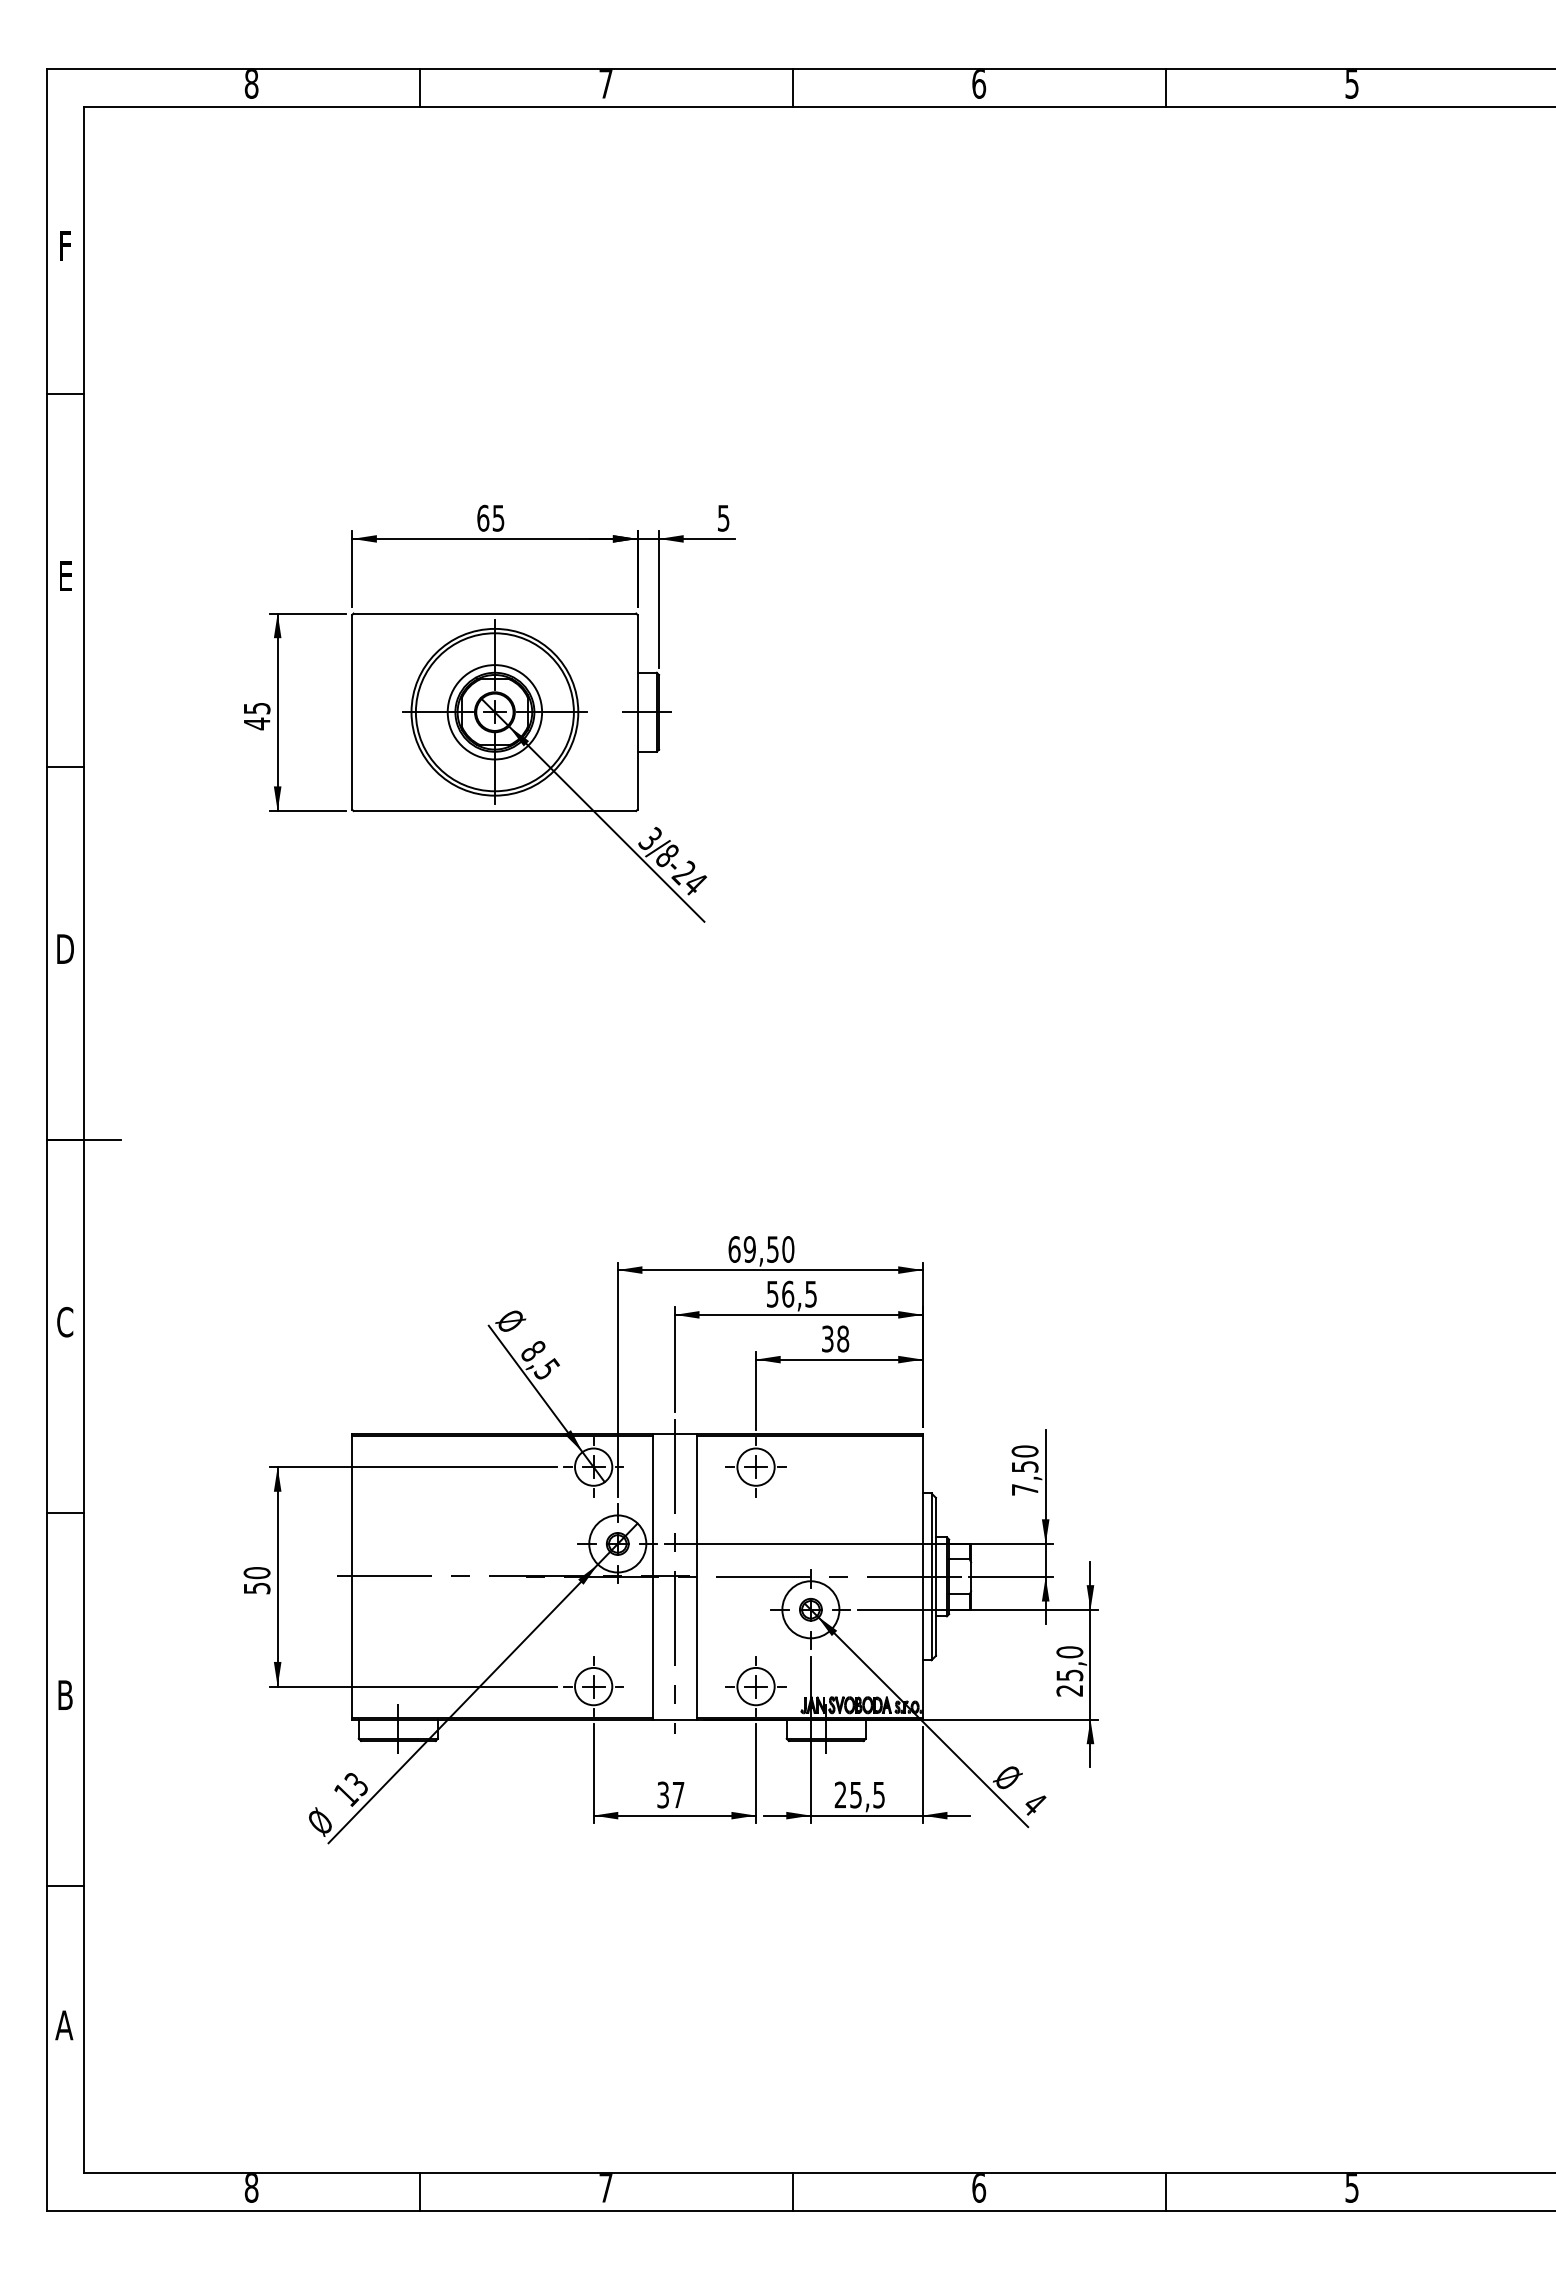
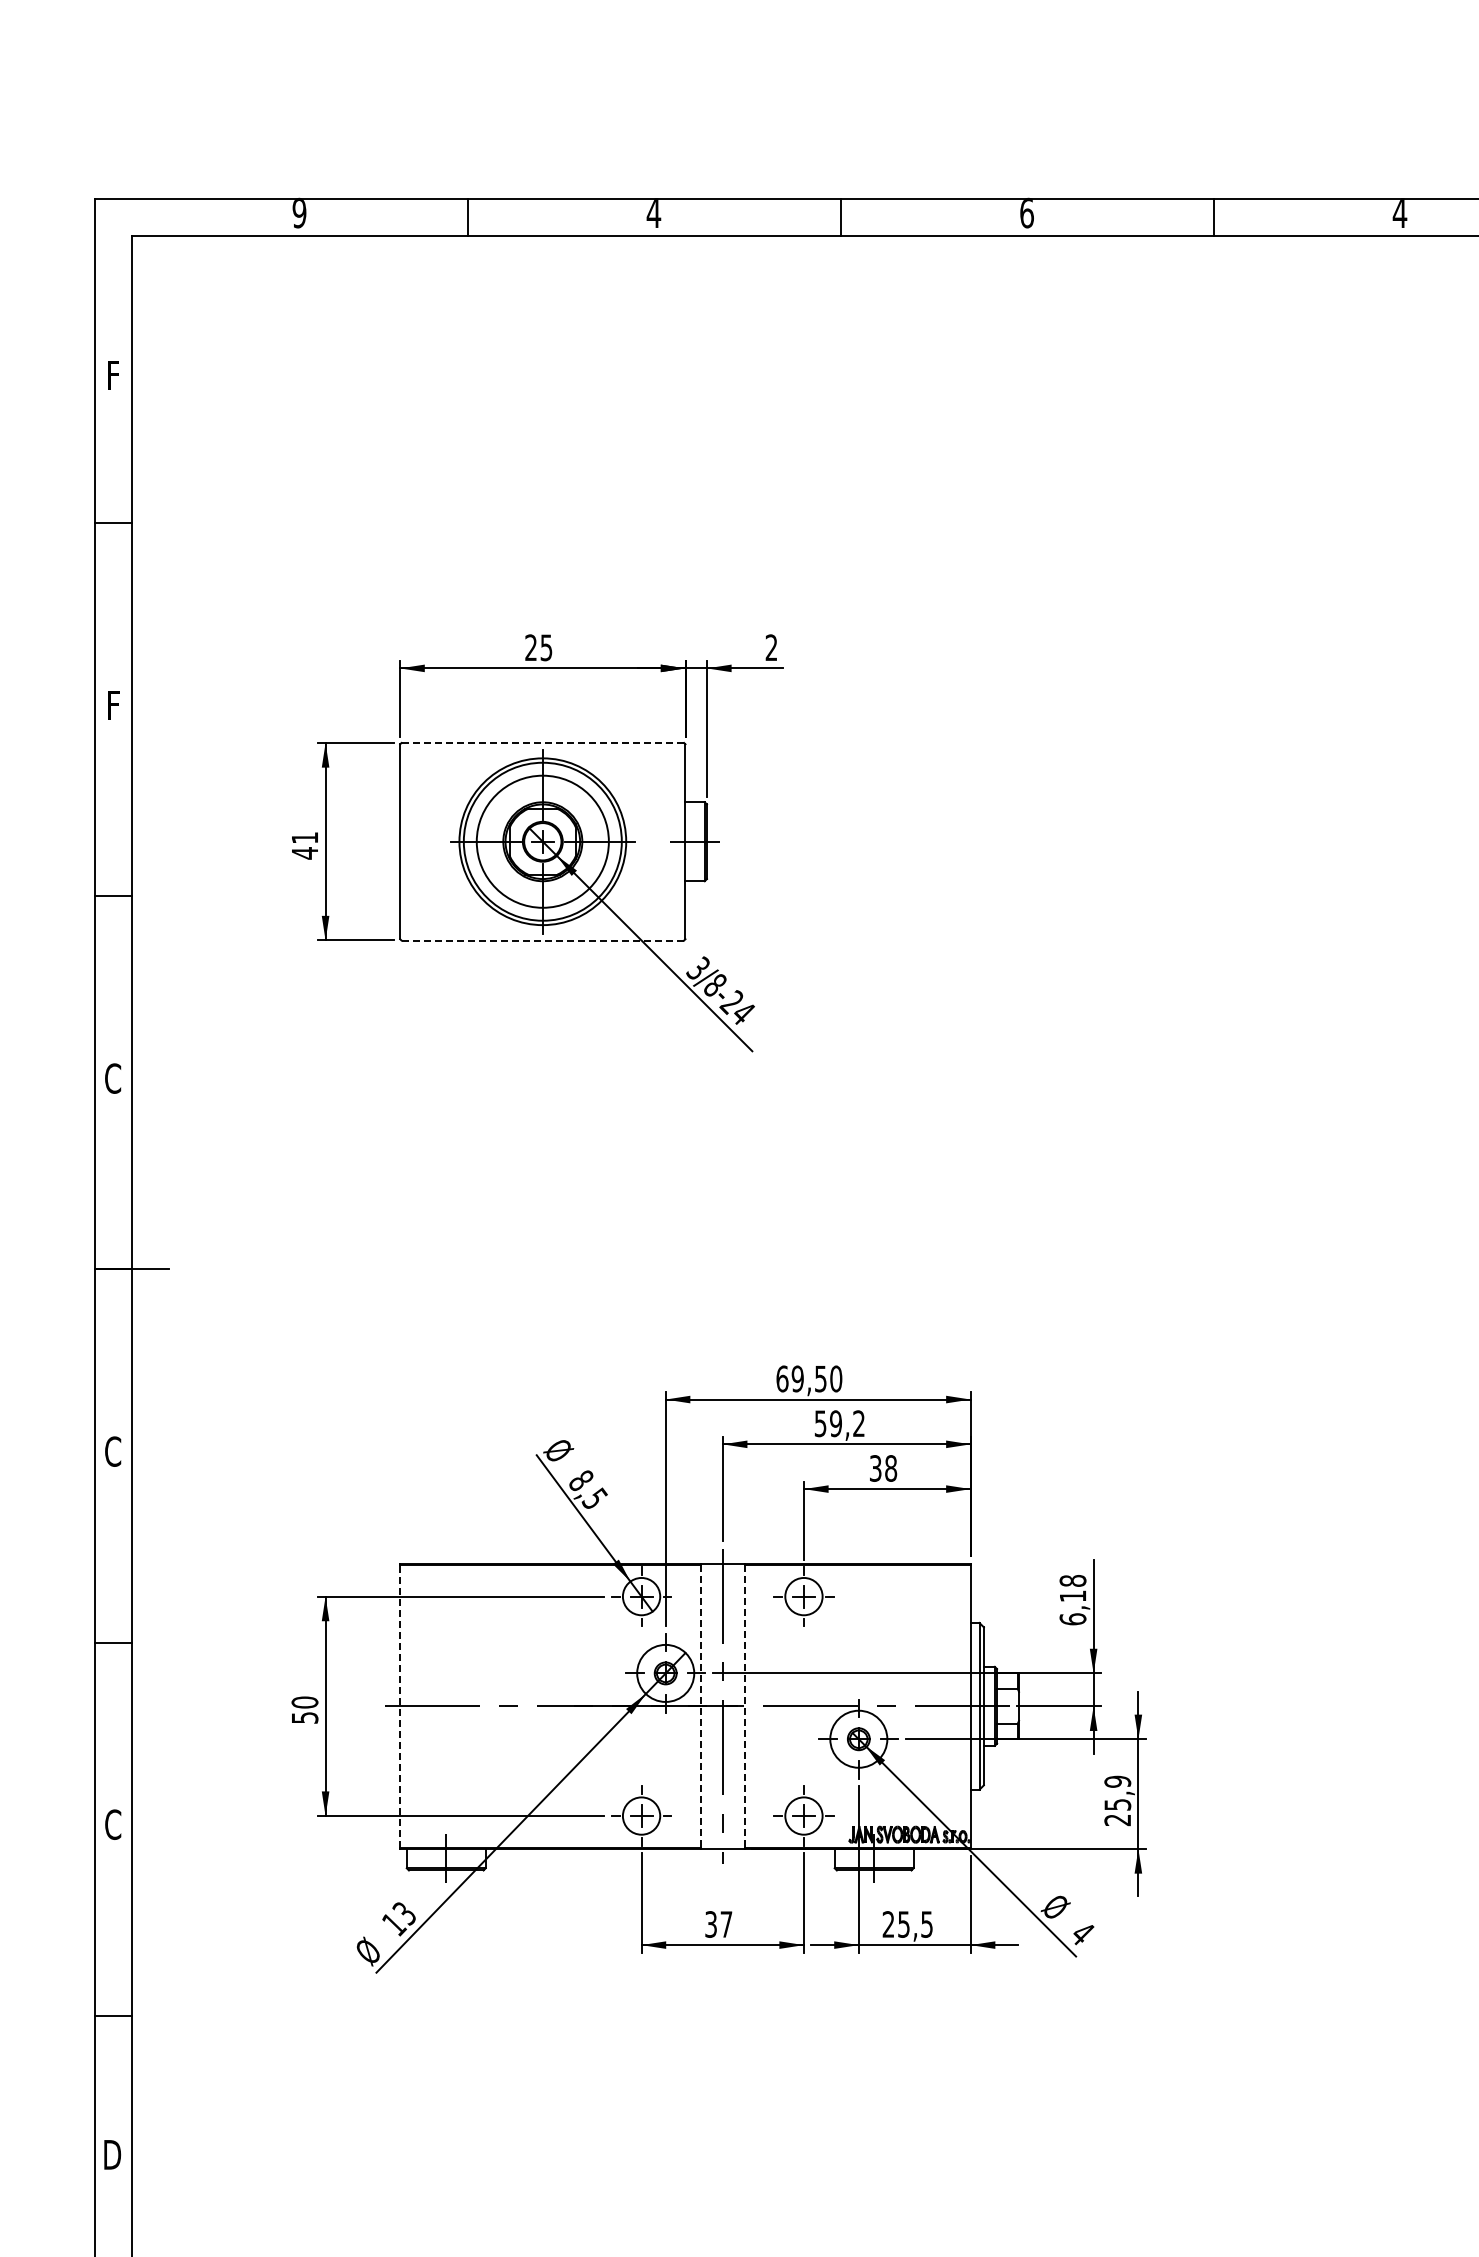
text: (251, 84) -> (299, 213), 8 -> 9
text: (605, 84) -> (653, 213), 7 -> 4
text: (1351, 84) -> (1399, 213), 5 -> 4
text: (483, 517) -> (531, 646), 65 -> 25
text: (723, 517) -> (771, 646), 5 -> 2
text: (66, 577) -> (114, 706), E -> F
line: (495, 613) -> (543, 742), solid -> dashed
text: (257, 708) -> (305, 837), 45 -> 41
circle: (494, 712) -> (542, 841), size x1.4
line: (494, 811) -> (542, 940), solid -> dashed
text: (65, 948) -> (113, 1077), D -> C
text: (799, 1293) -> (847, 1422), 56,5 -> 59,2
text: (1024, 1470) -> (1072, 1599), 7,50 -> 6,18
line: (352, 1576) -> (400, 1705), solid -> dashed
line: (652, 1577) -> (700, 1706), solid -> dashed
line: (696, 1577) -> (744, 1706), solid -> dashed
text: (1069, 1652) -> (1117, 1781), 25,0 -> 25,9
text: (65, 1695) -> (113, 1824), B -> C
text: (64, 2025) -> (112, 2154), A -> D

